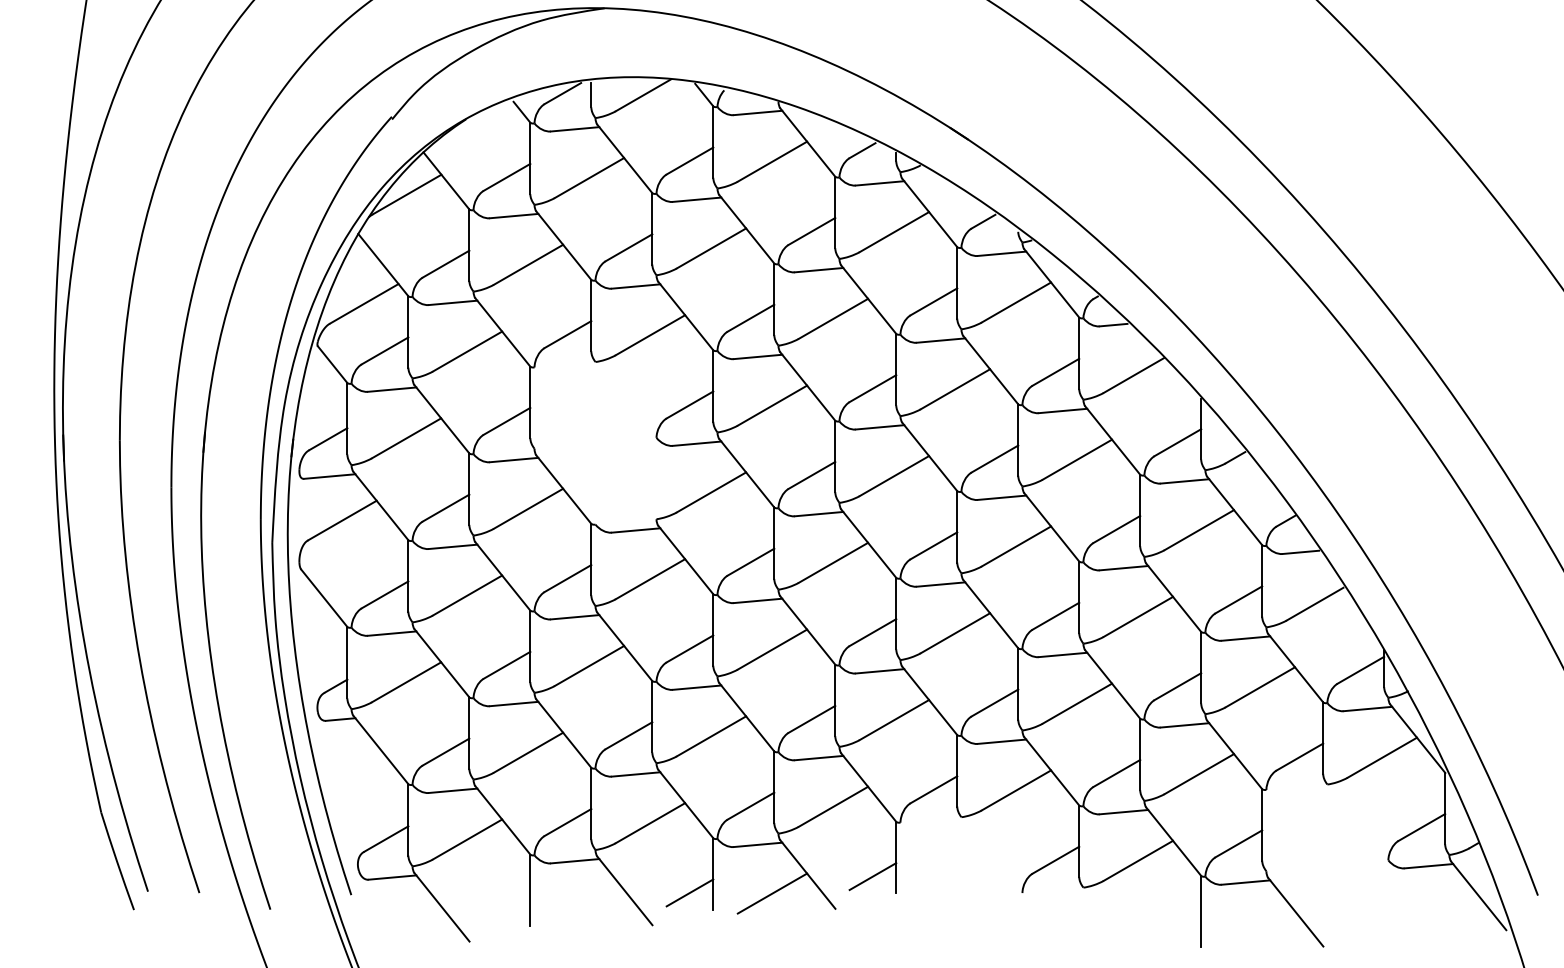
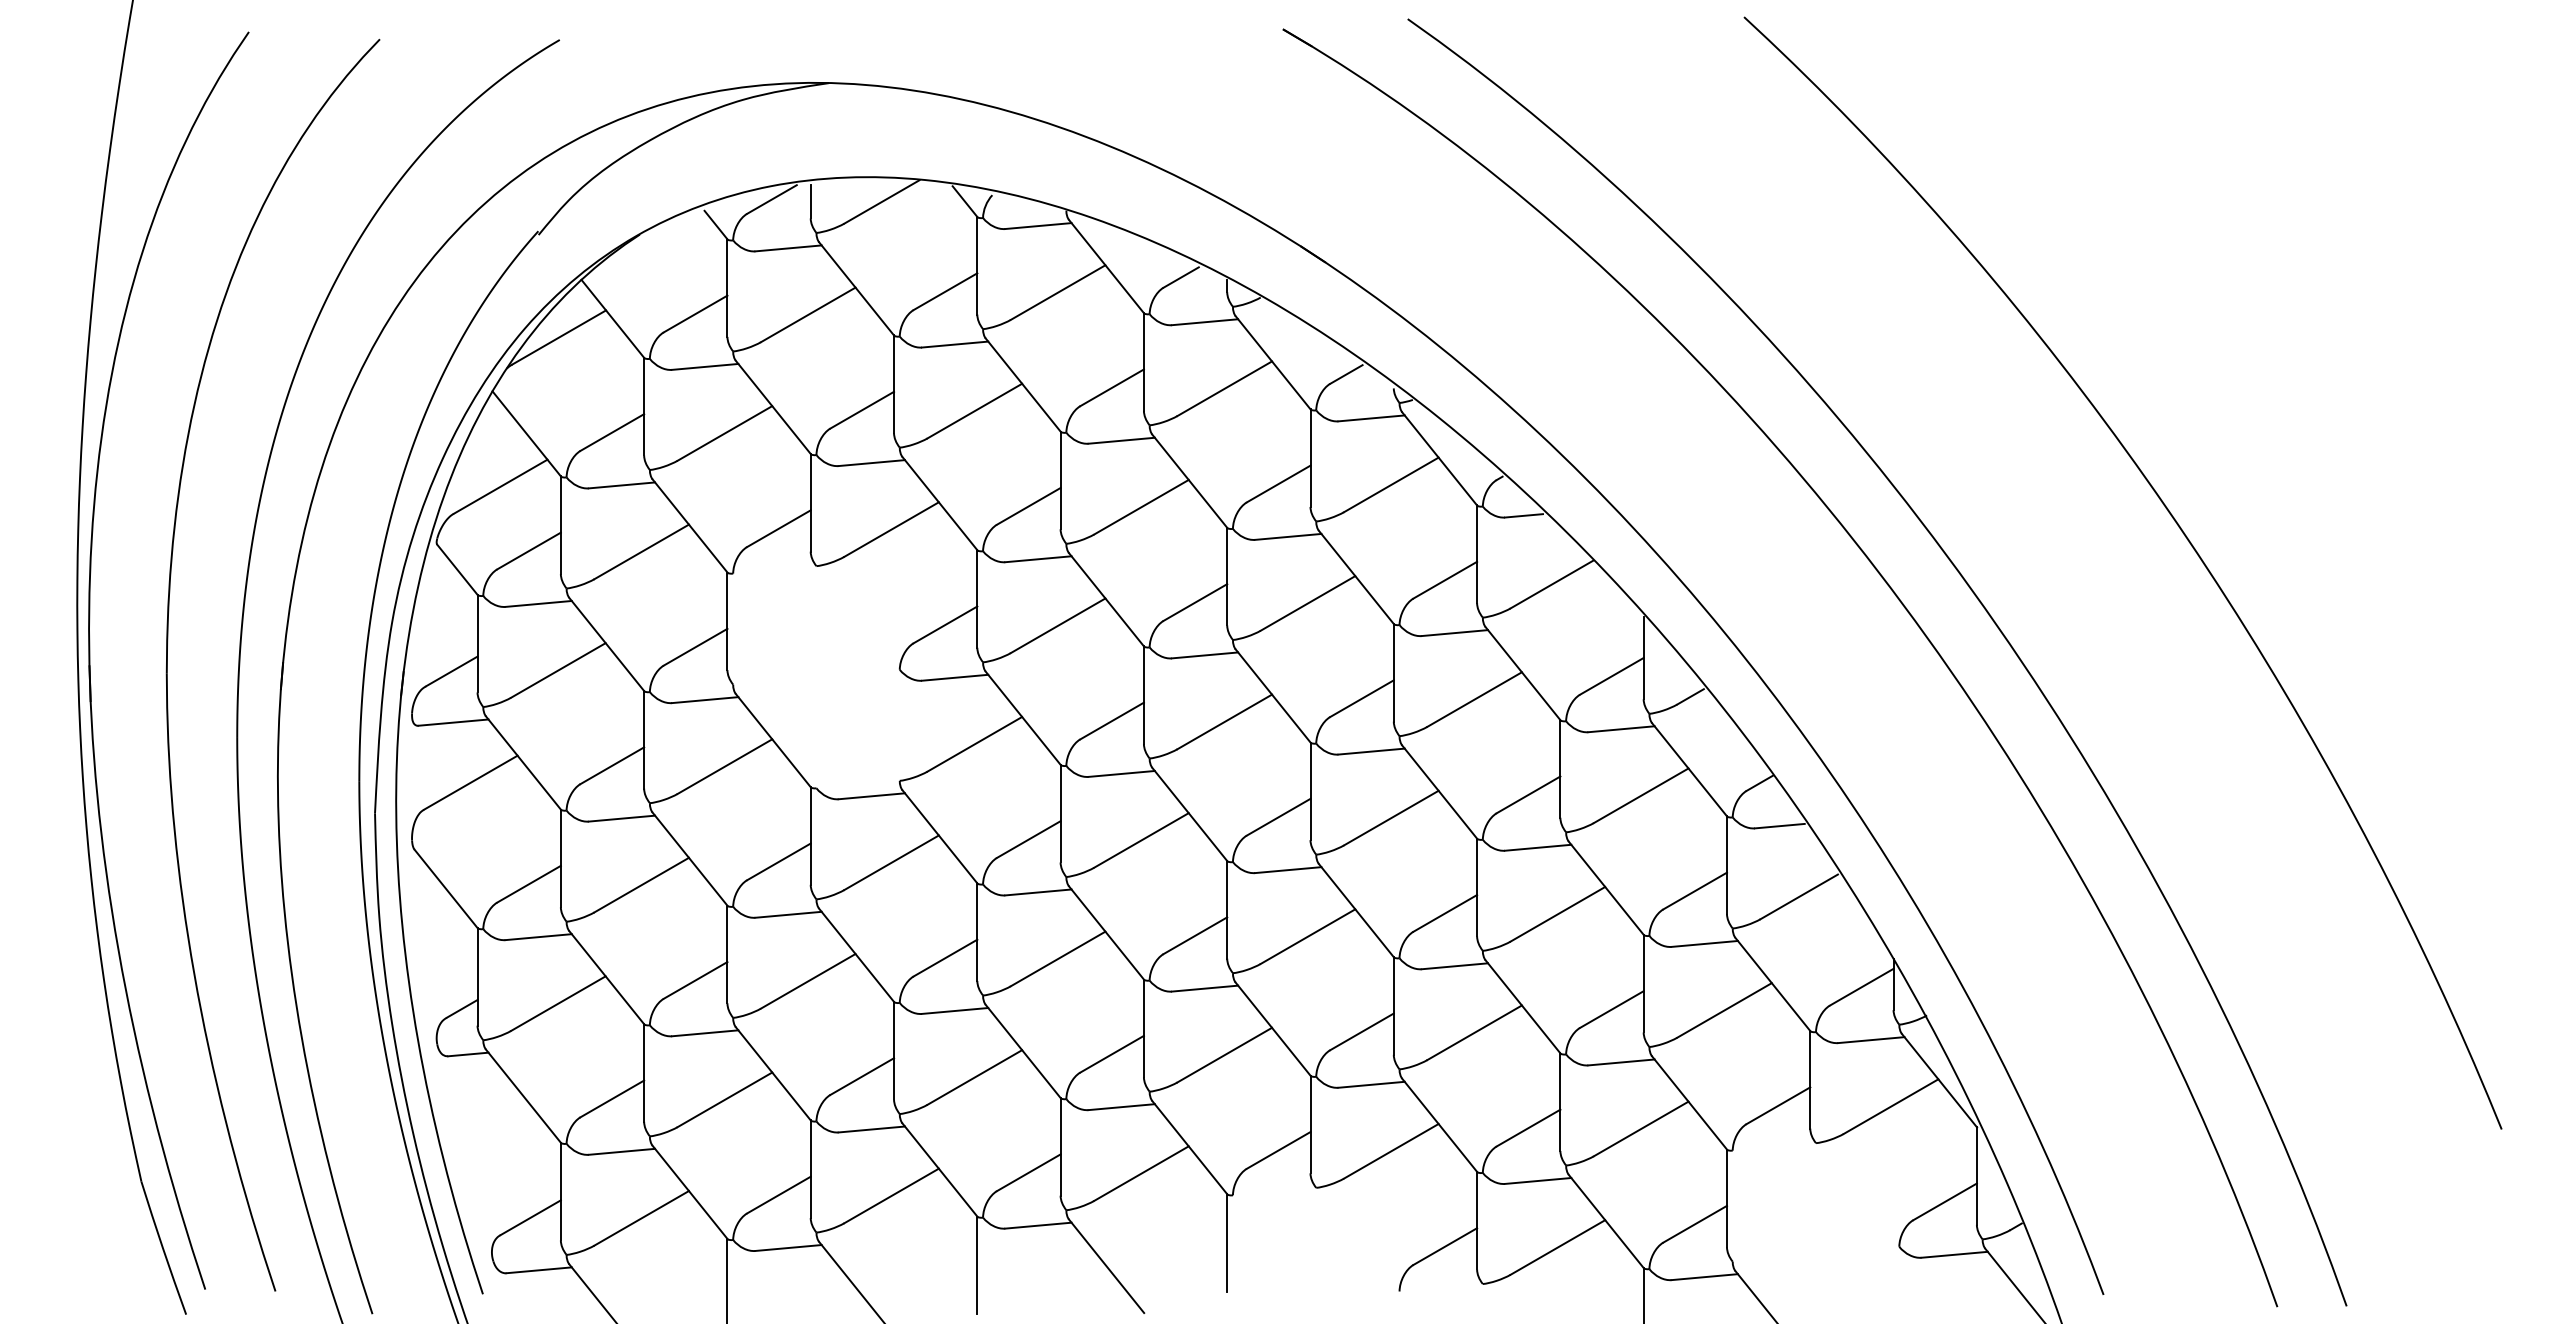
line: (873, 876) -> (1195, 1268), removed
line: (689, 892) -> (945, 1290), removed
line: (772, 893) -> (1057, 1291), removed

